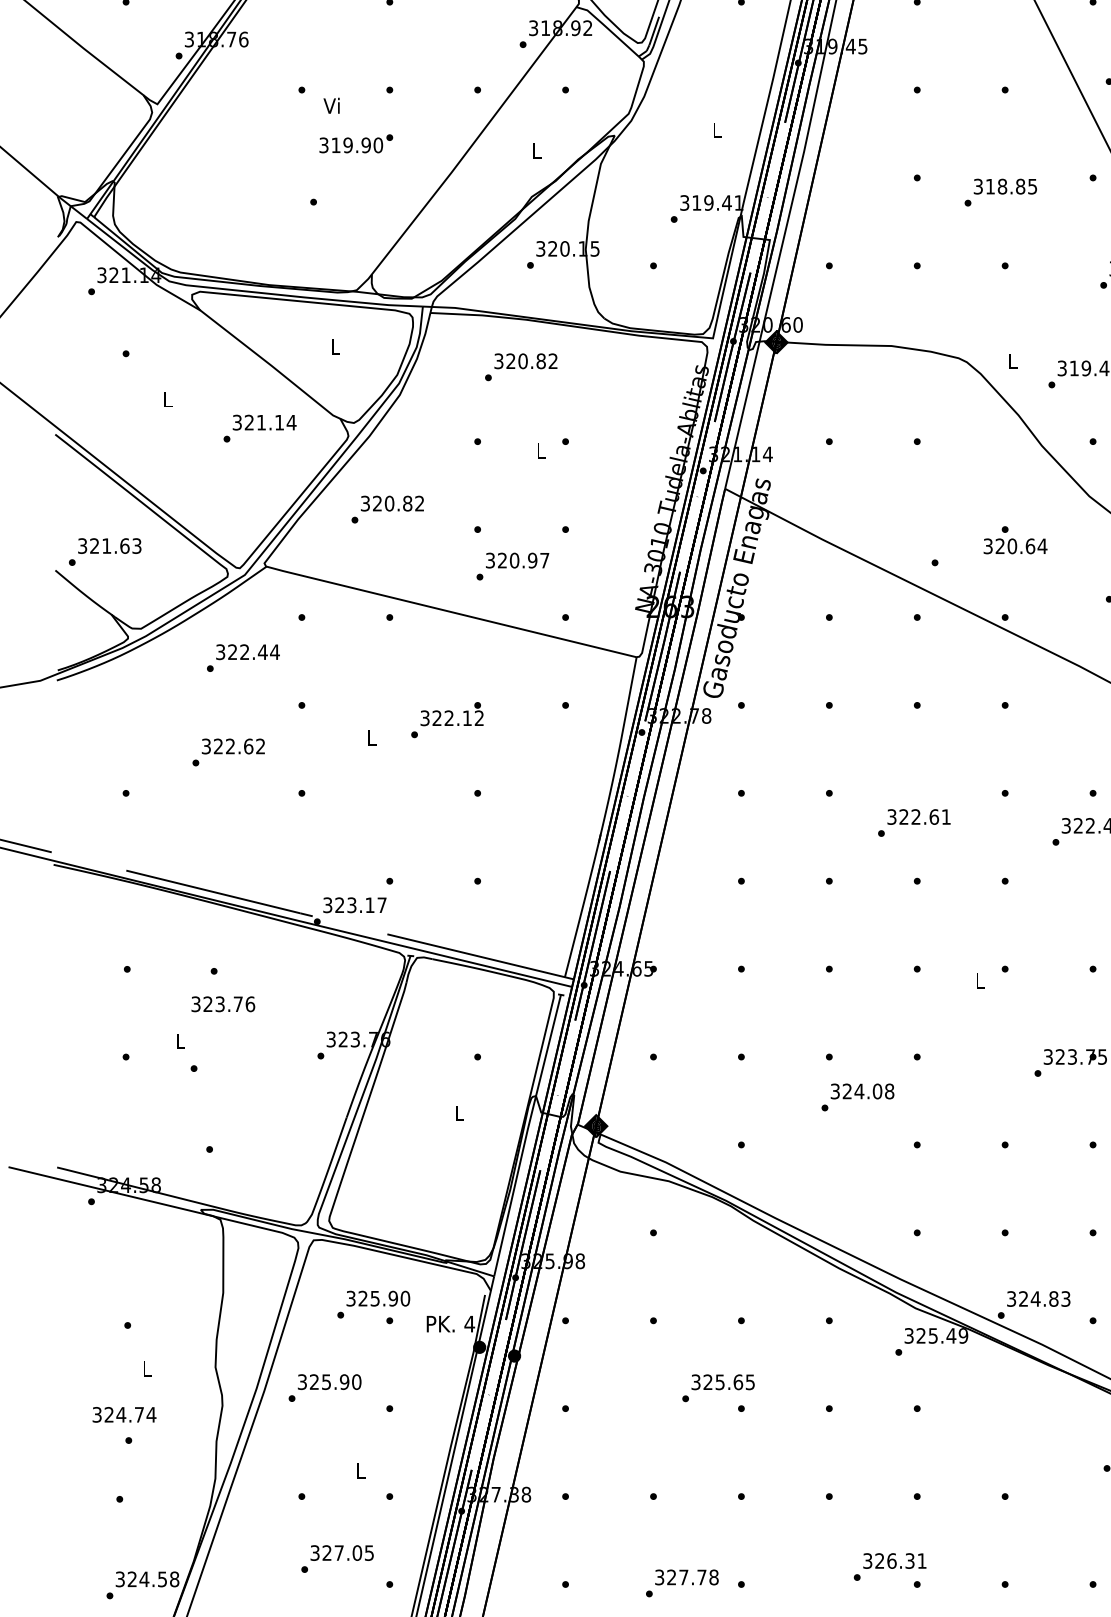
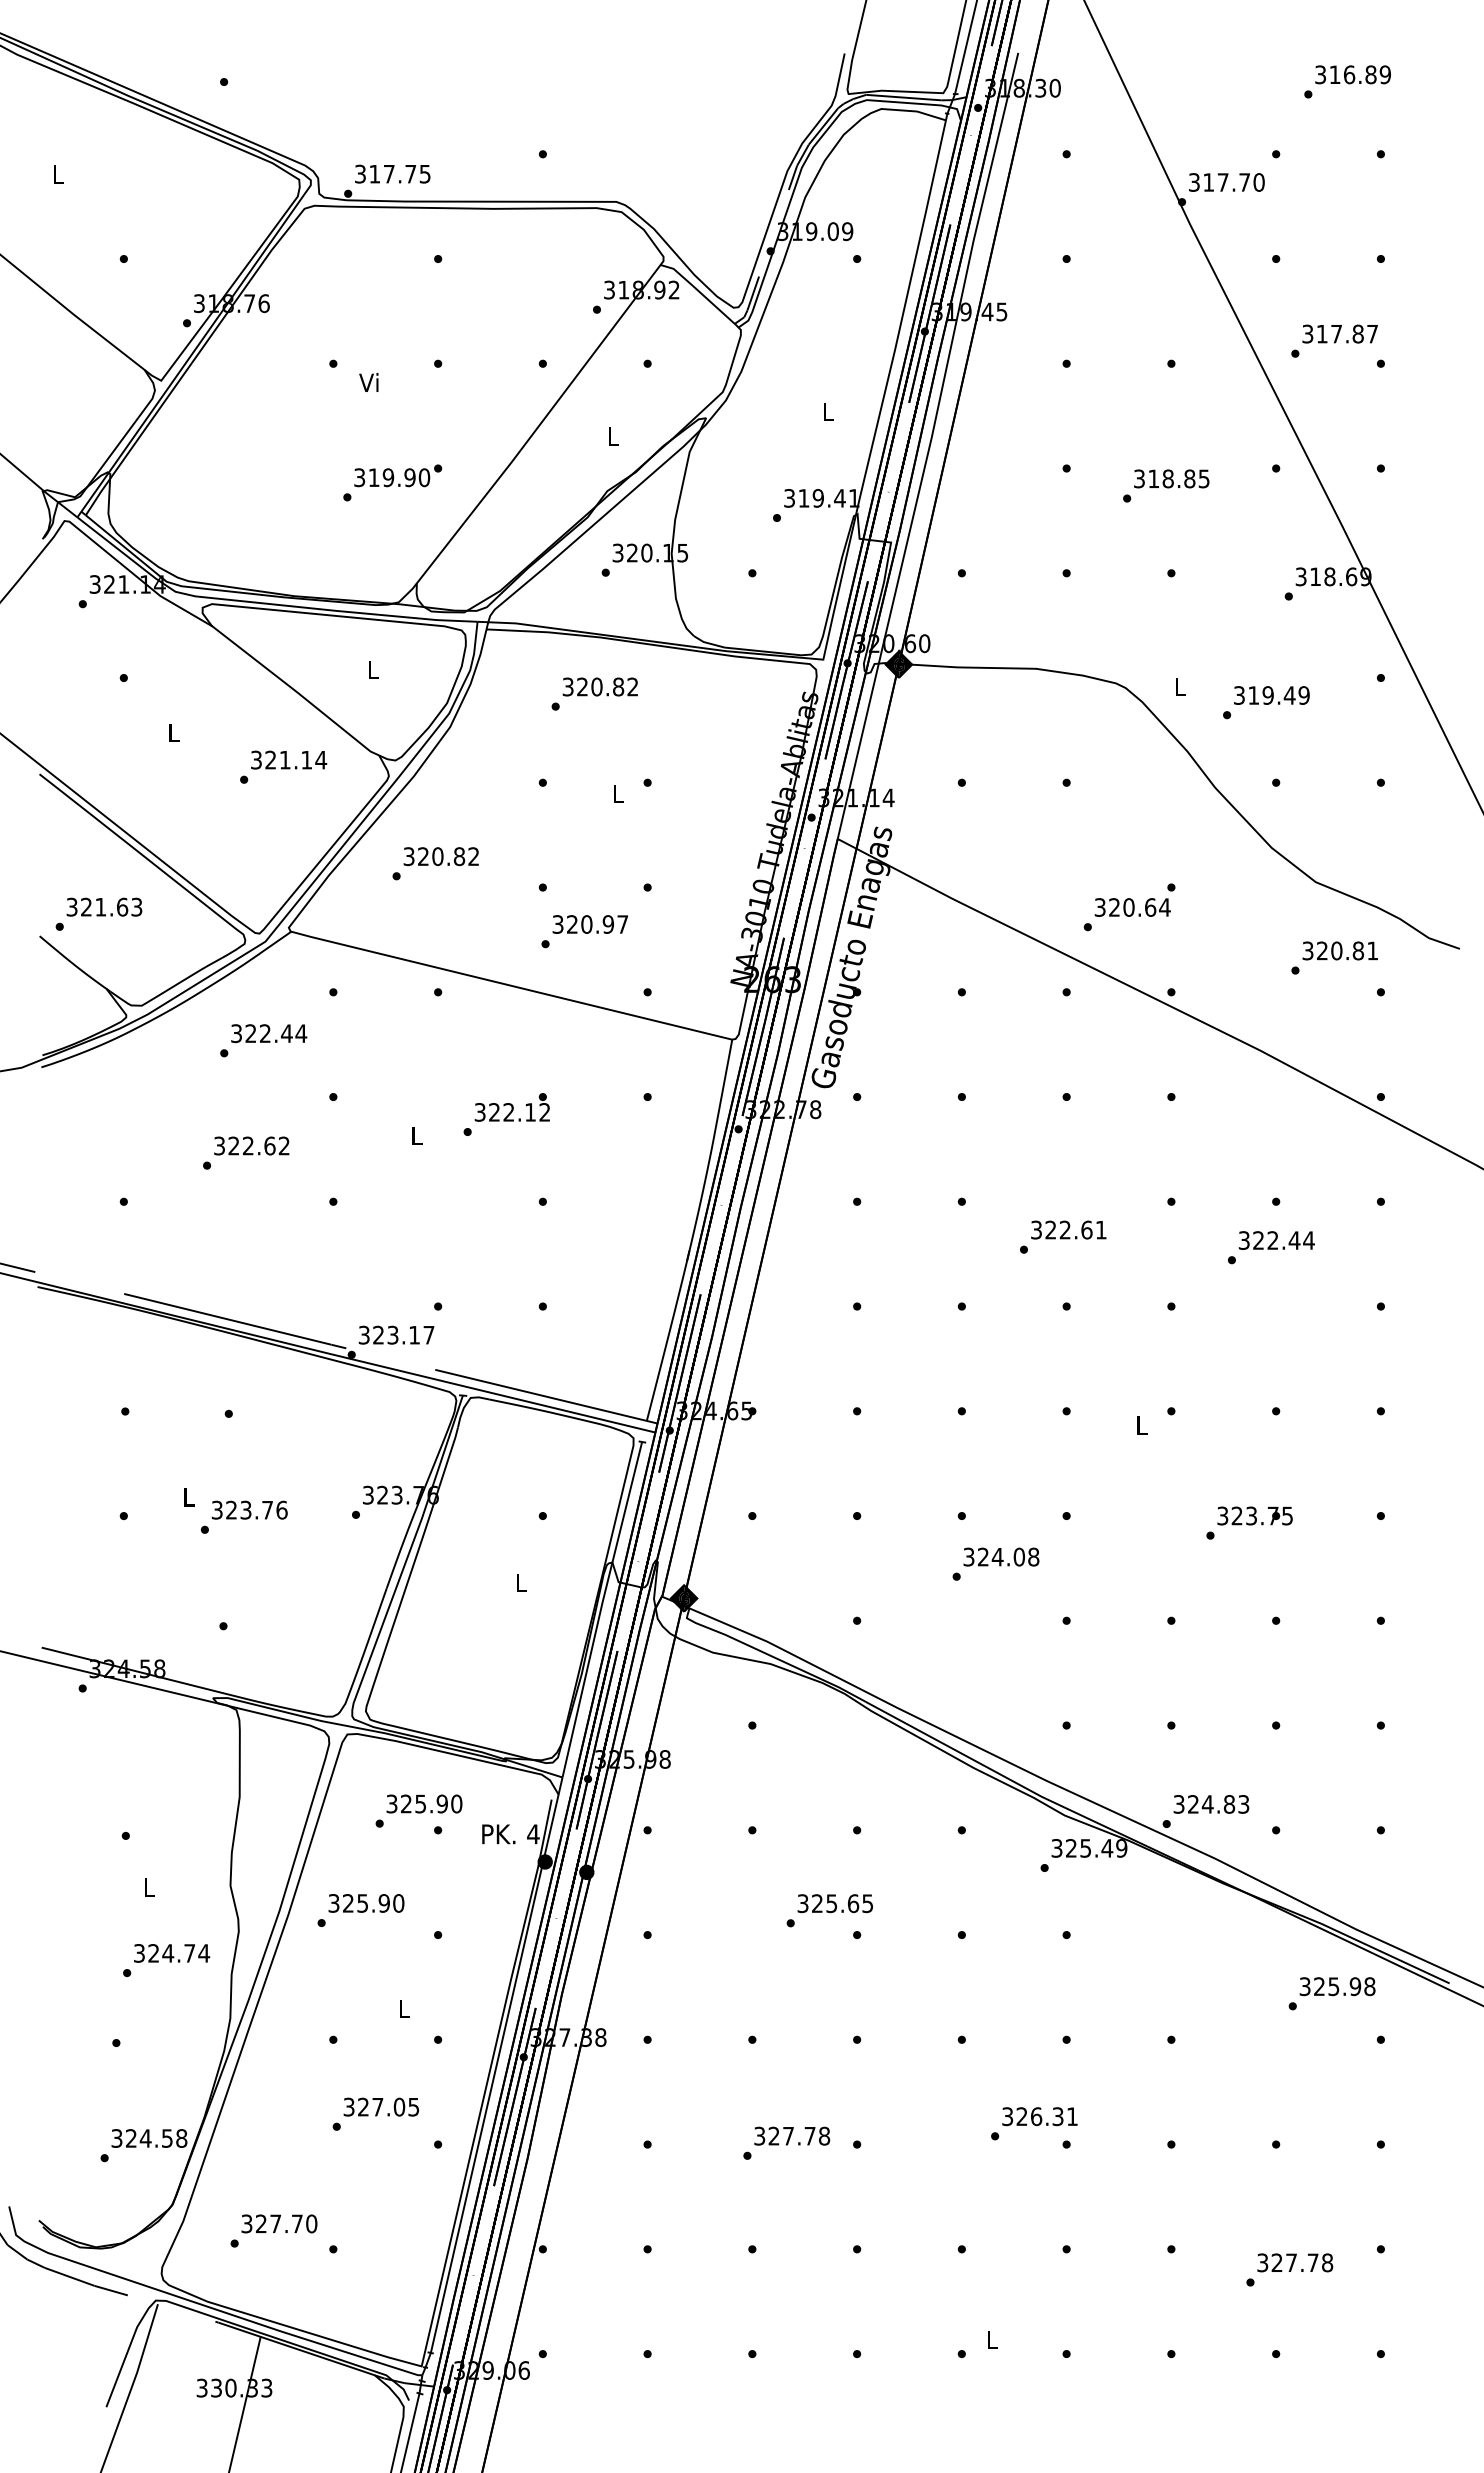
text: (356, 143) -> (398, 475), moved
text: (1015, 546) -> (1132, 907), moved
text: (223, 1003) -> (249, 1509), moved
text: (124, 1414) -> (172, 1953), moved

